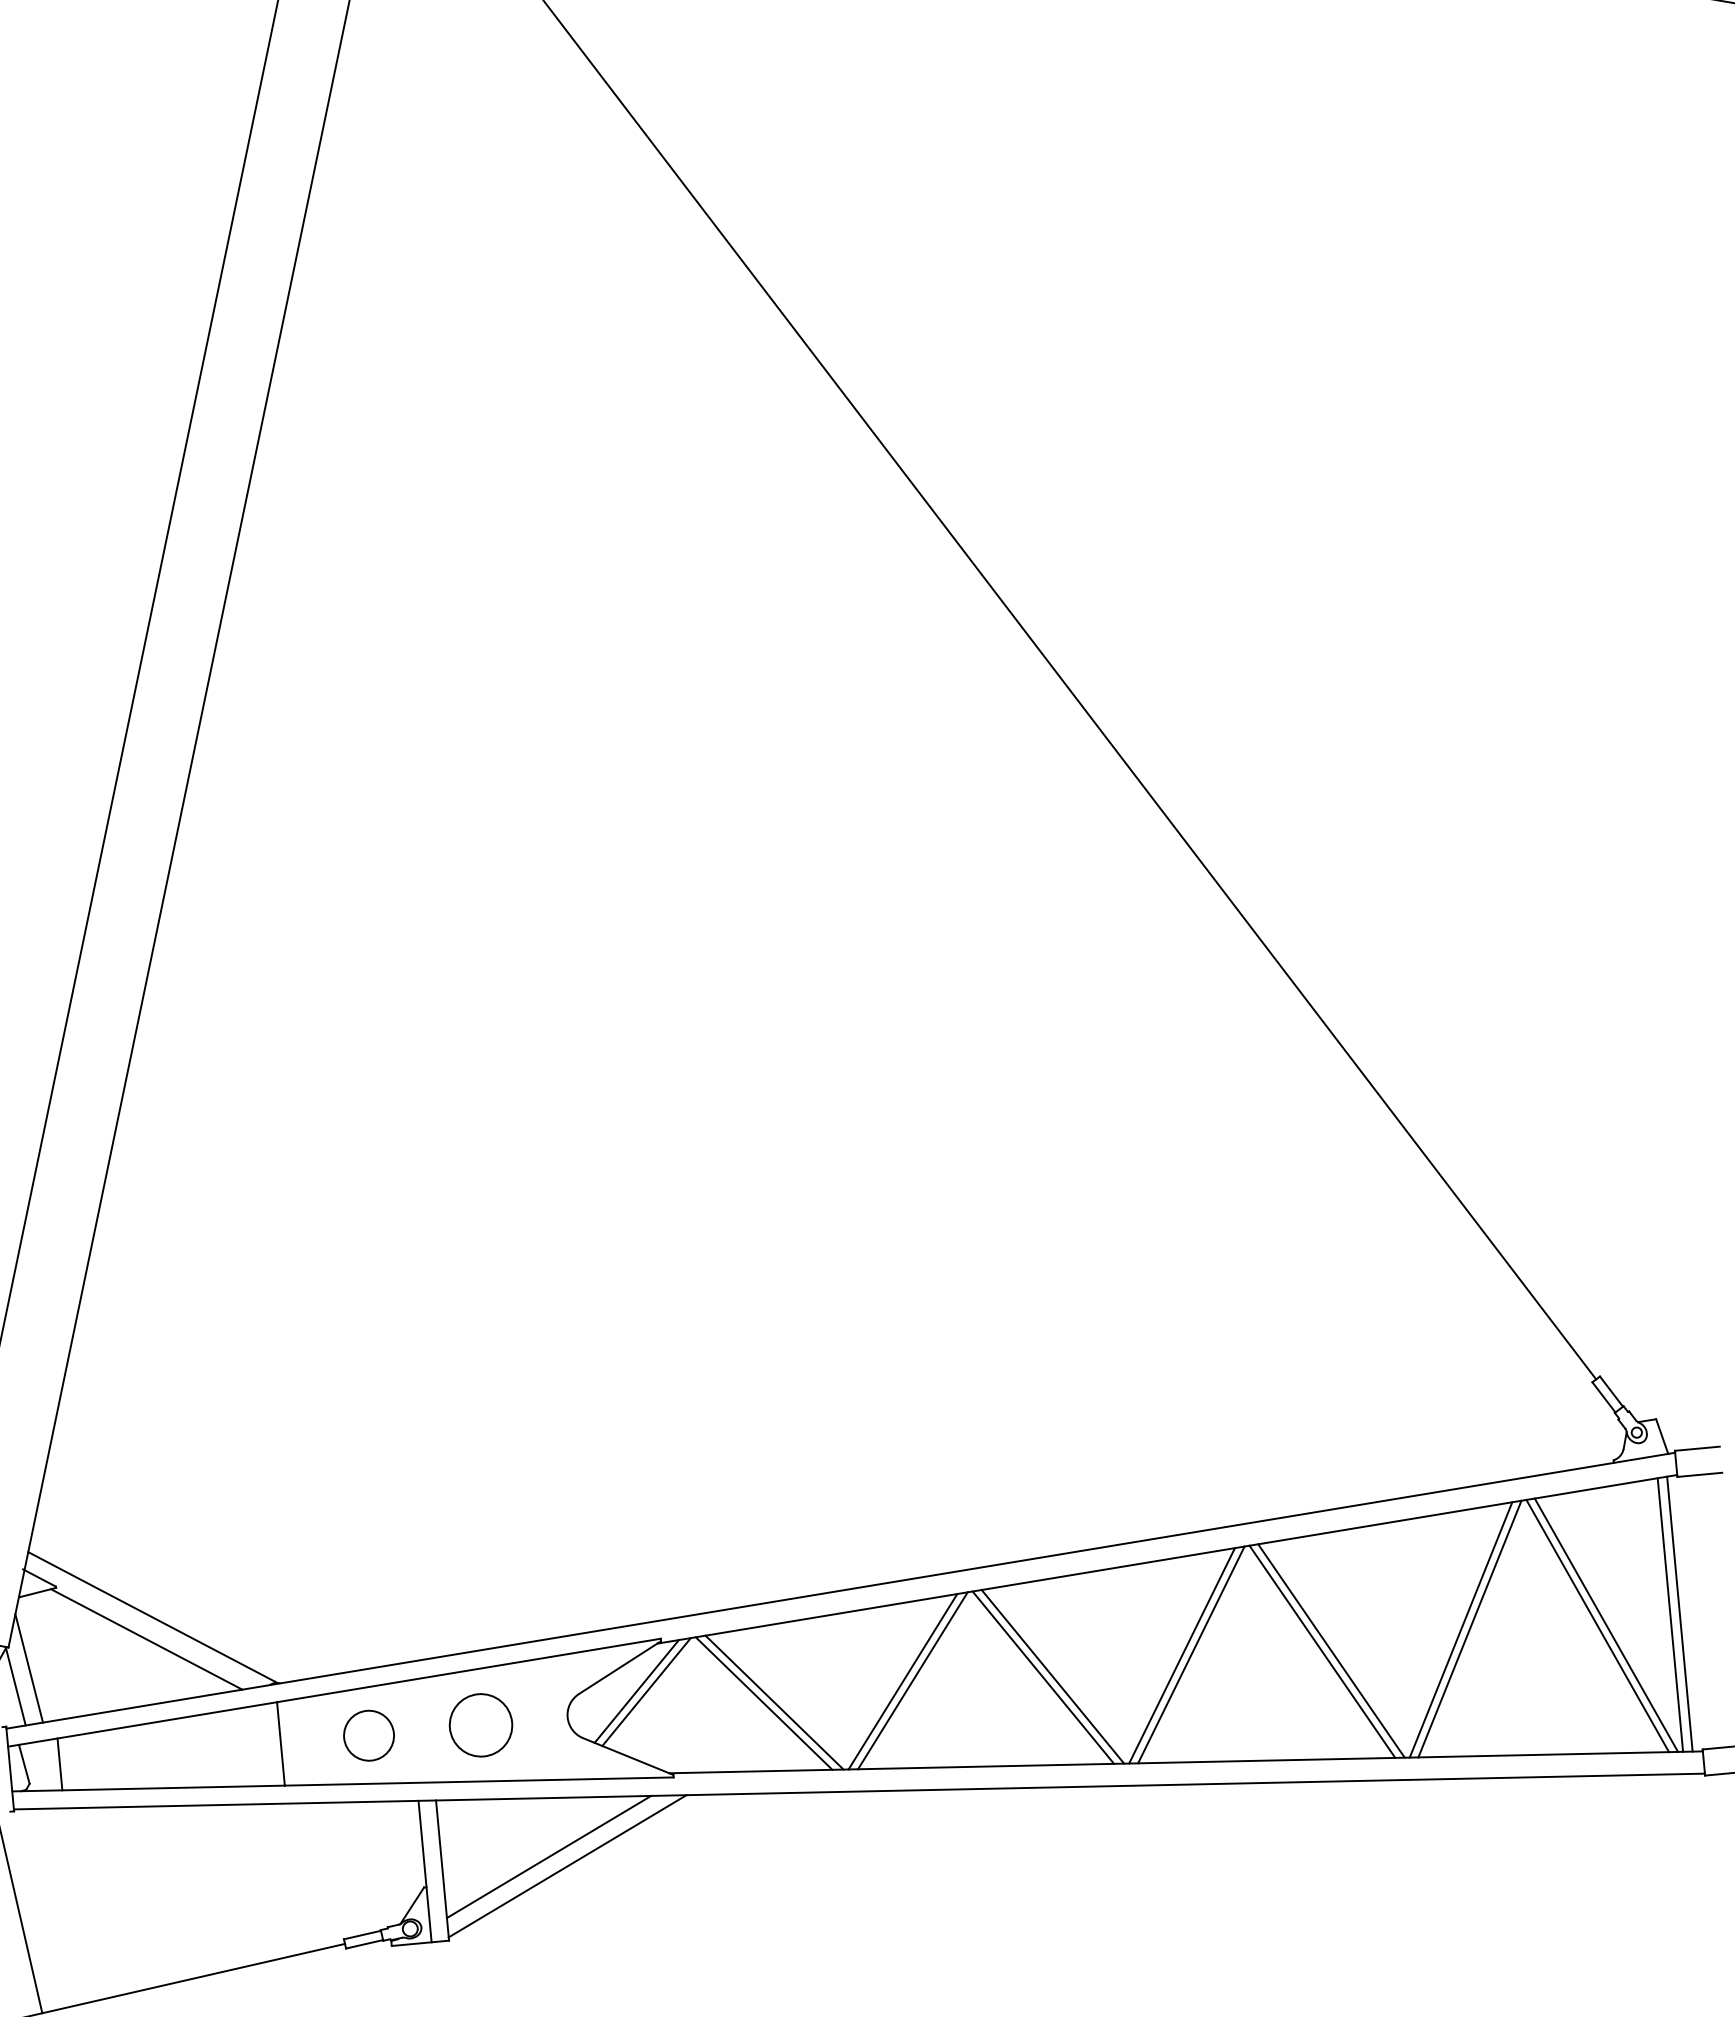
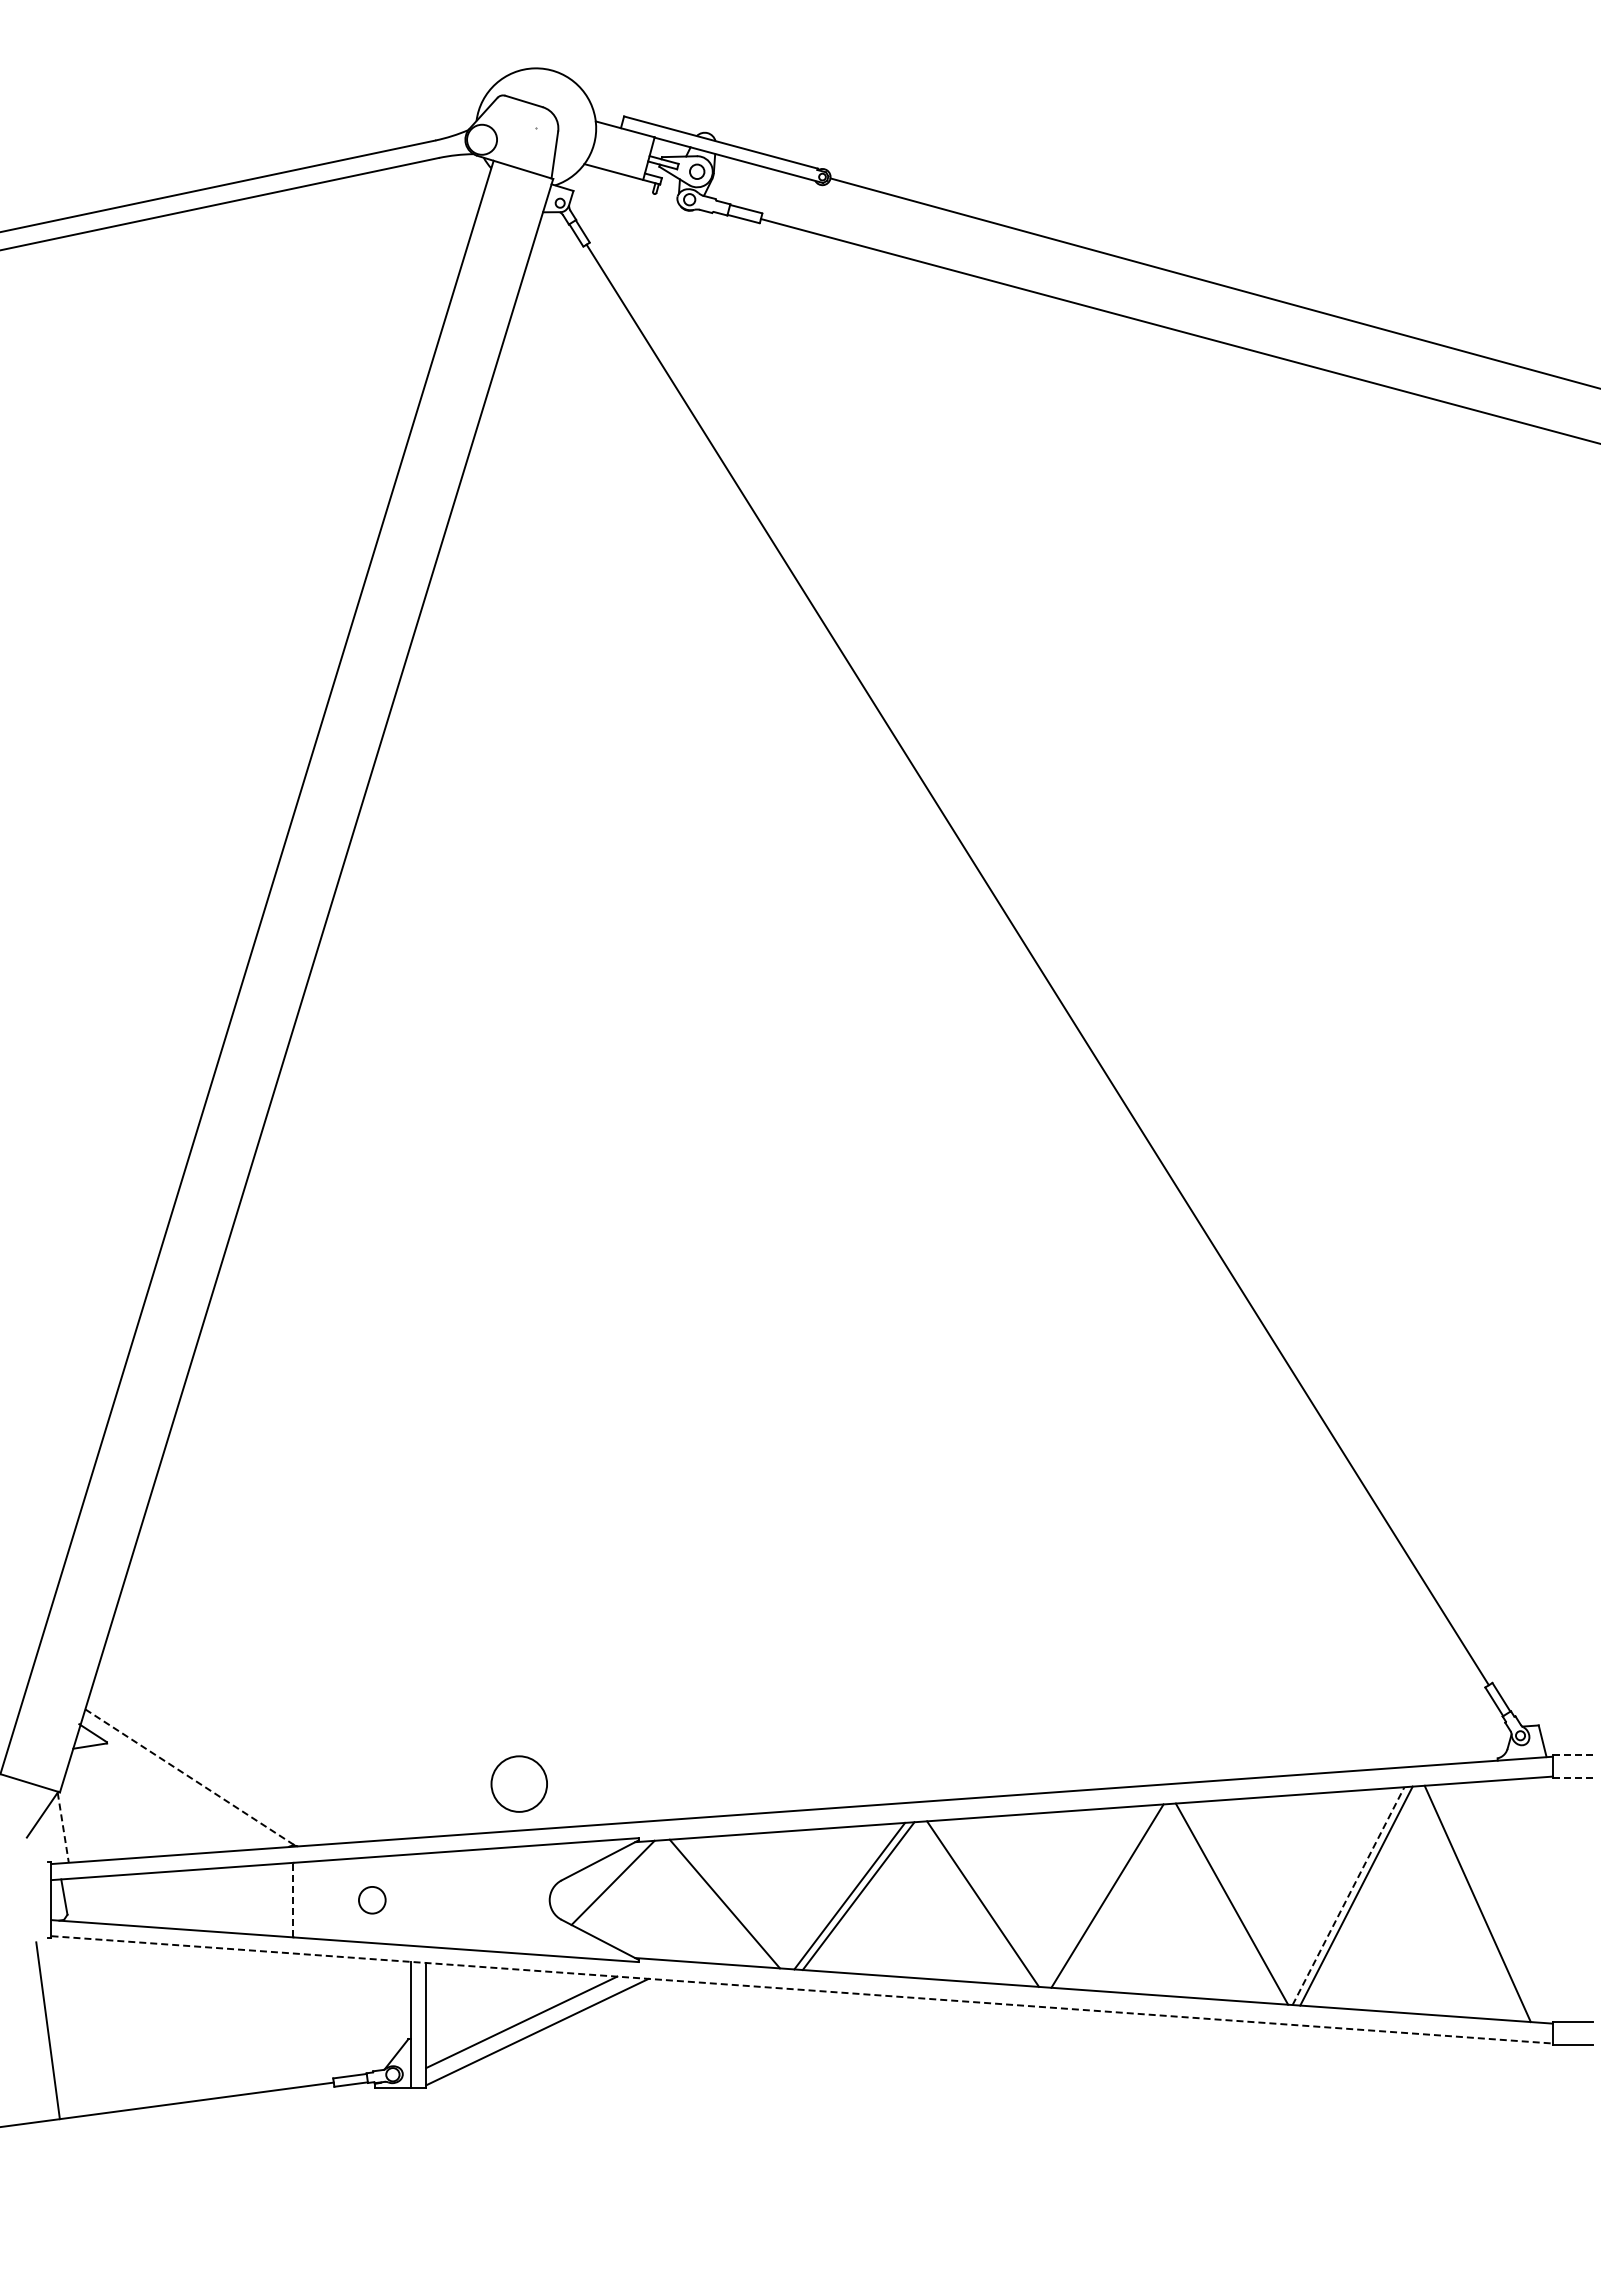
line: (1698, 1448) -> (1573, 1754), solid -> dashed
line: (1700, 1474) -> (1573, 1778), solid -> dashed
line: (1679, 1613) -> (1543, 1899), removed
line: (1670, 1614) -> (1535, 1899), removed
line: (151, 1617) -> (189, 1777), solid -> dashed
line: (1597, 1625) -> (1469, 1903), removed
line: (1460, 1629) -> (1348, 1895), solid -> dashed
line: (146, 1639) -> (182, 1796), removed
line: (1322, 1652) -> (1223, 1904), removed
line: (1181, 1656) -> (1098, 1896), removed
line: (29, 1668) -> (76, 1812), removed
line: (1043, 1677) -> (974, 1903), removed
line: (16, 1686) -> (63, 1827), solid -> dashed
line: (646, 1692) -> (621, 1884), removed
line: (773, 1703) -> (733, 1904), removed
circle: (480, 1724) -> (518, 1783), moved
circle: (369, 1736) -> (372, 1900), size x0.6
line: (280, 1743) -> (293, 1899), solid -> dashed
line: (59, 1763) -> (95, 1899), removed
line: (859, 1791) -> (802, 1989), solid -> dashed

